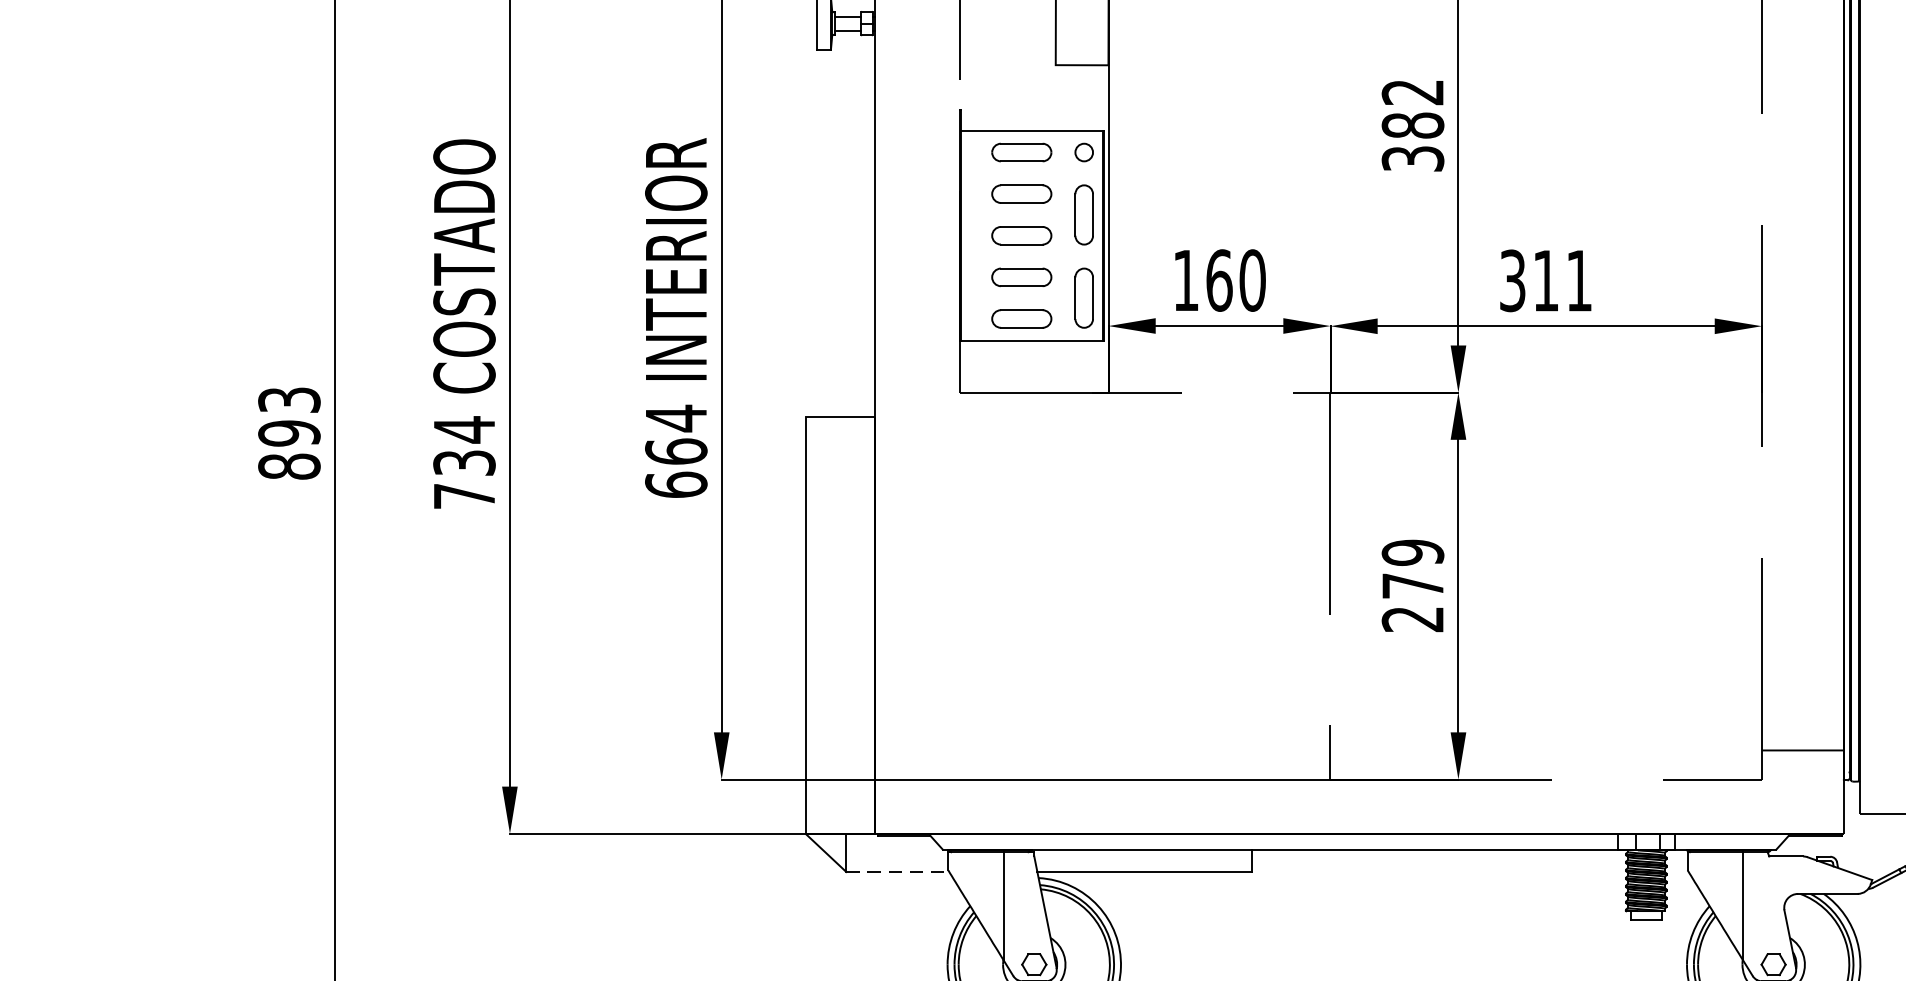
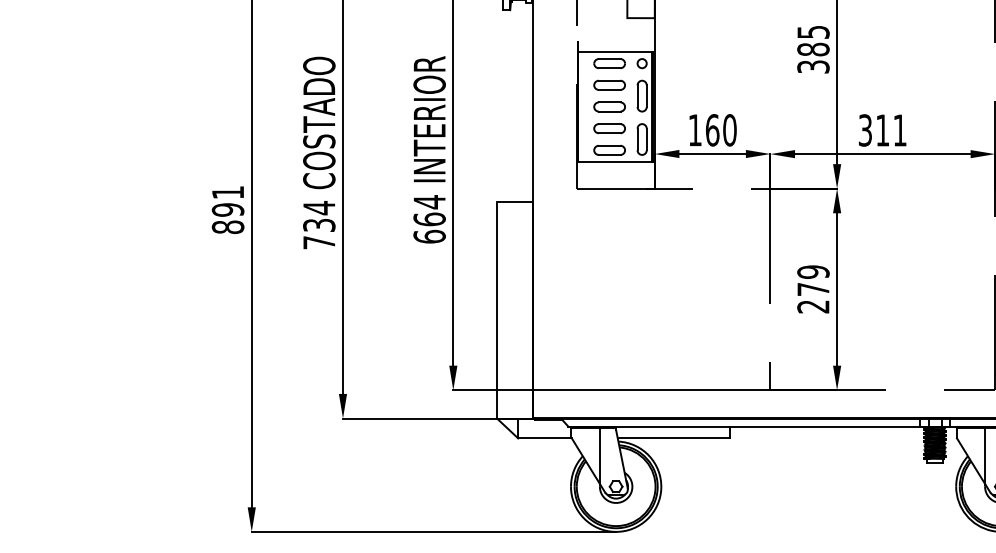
text: (1413, 92) -> (813, 32), 382 -> 385
text: (288, 399) -> (227, 192), 893 -> 891
line: (898, 872) -> (545, 438), dashed -> solid

